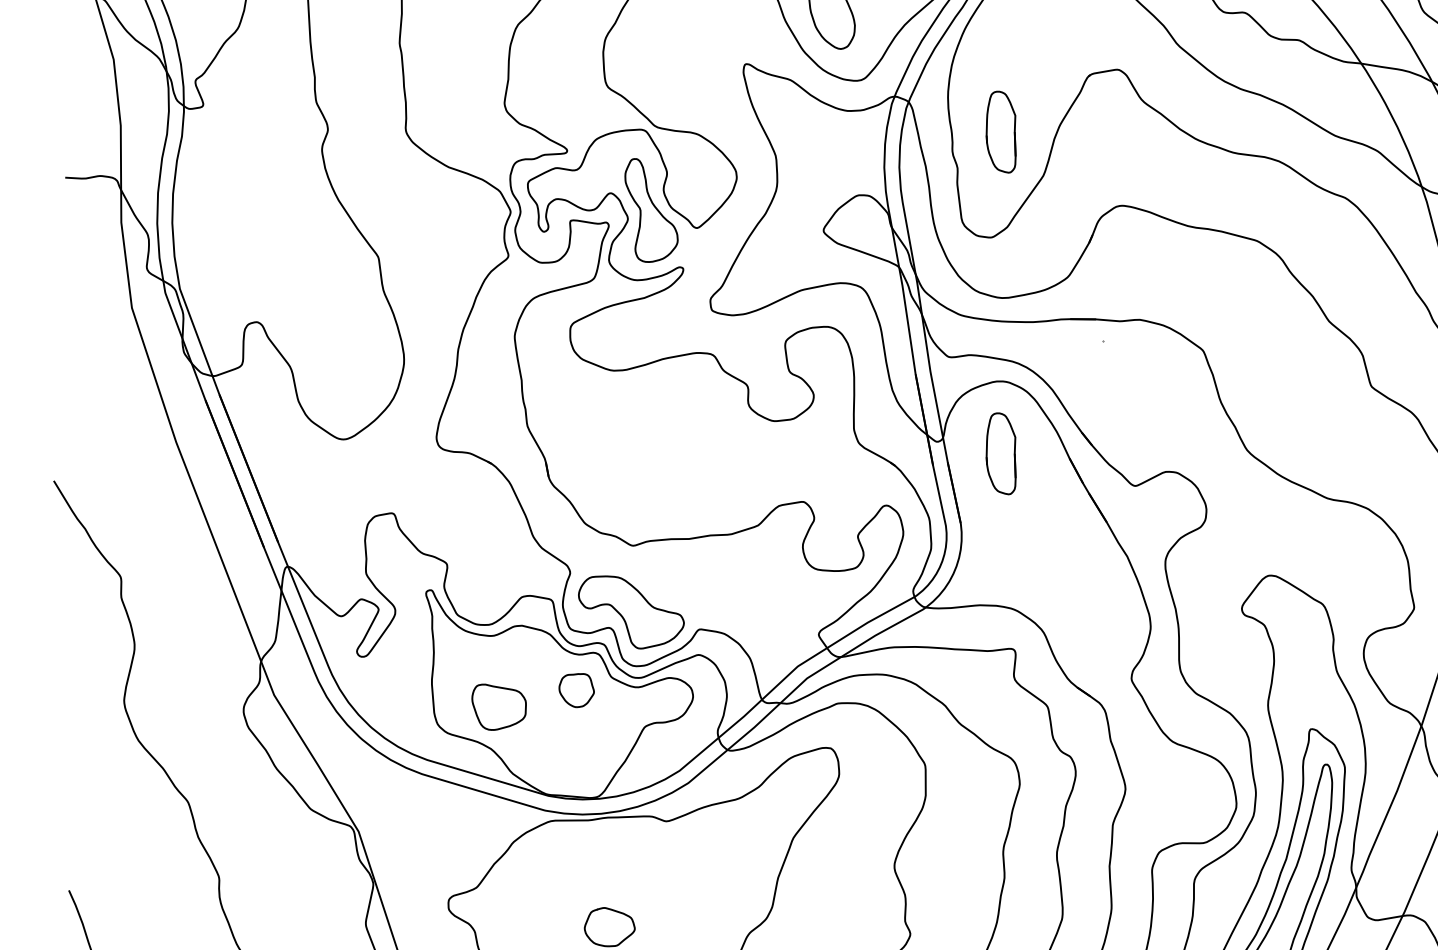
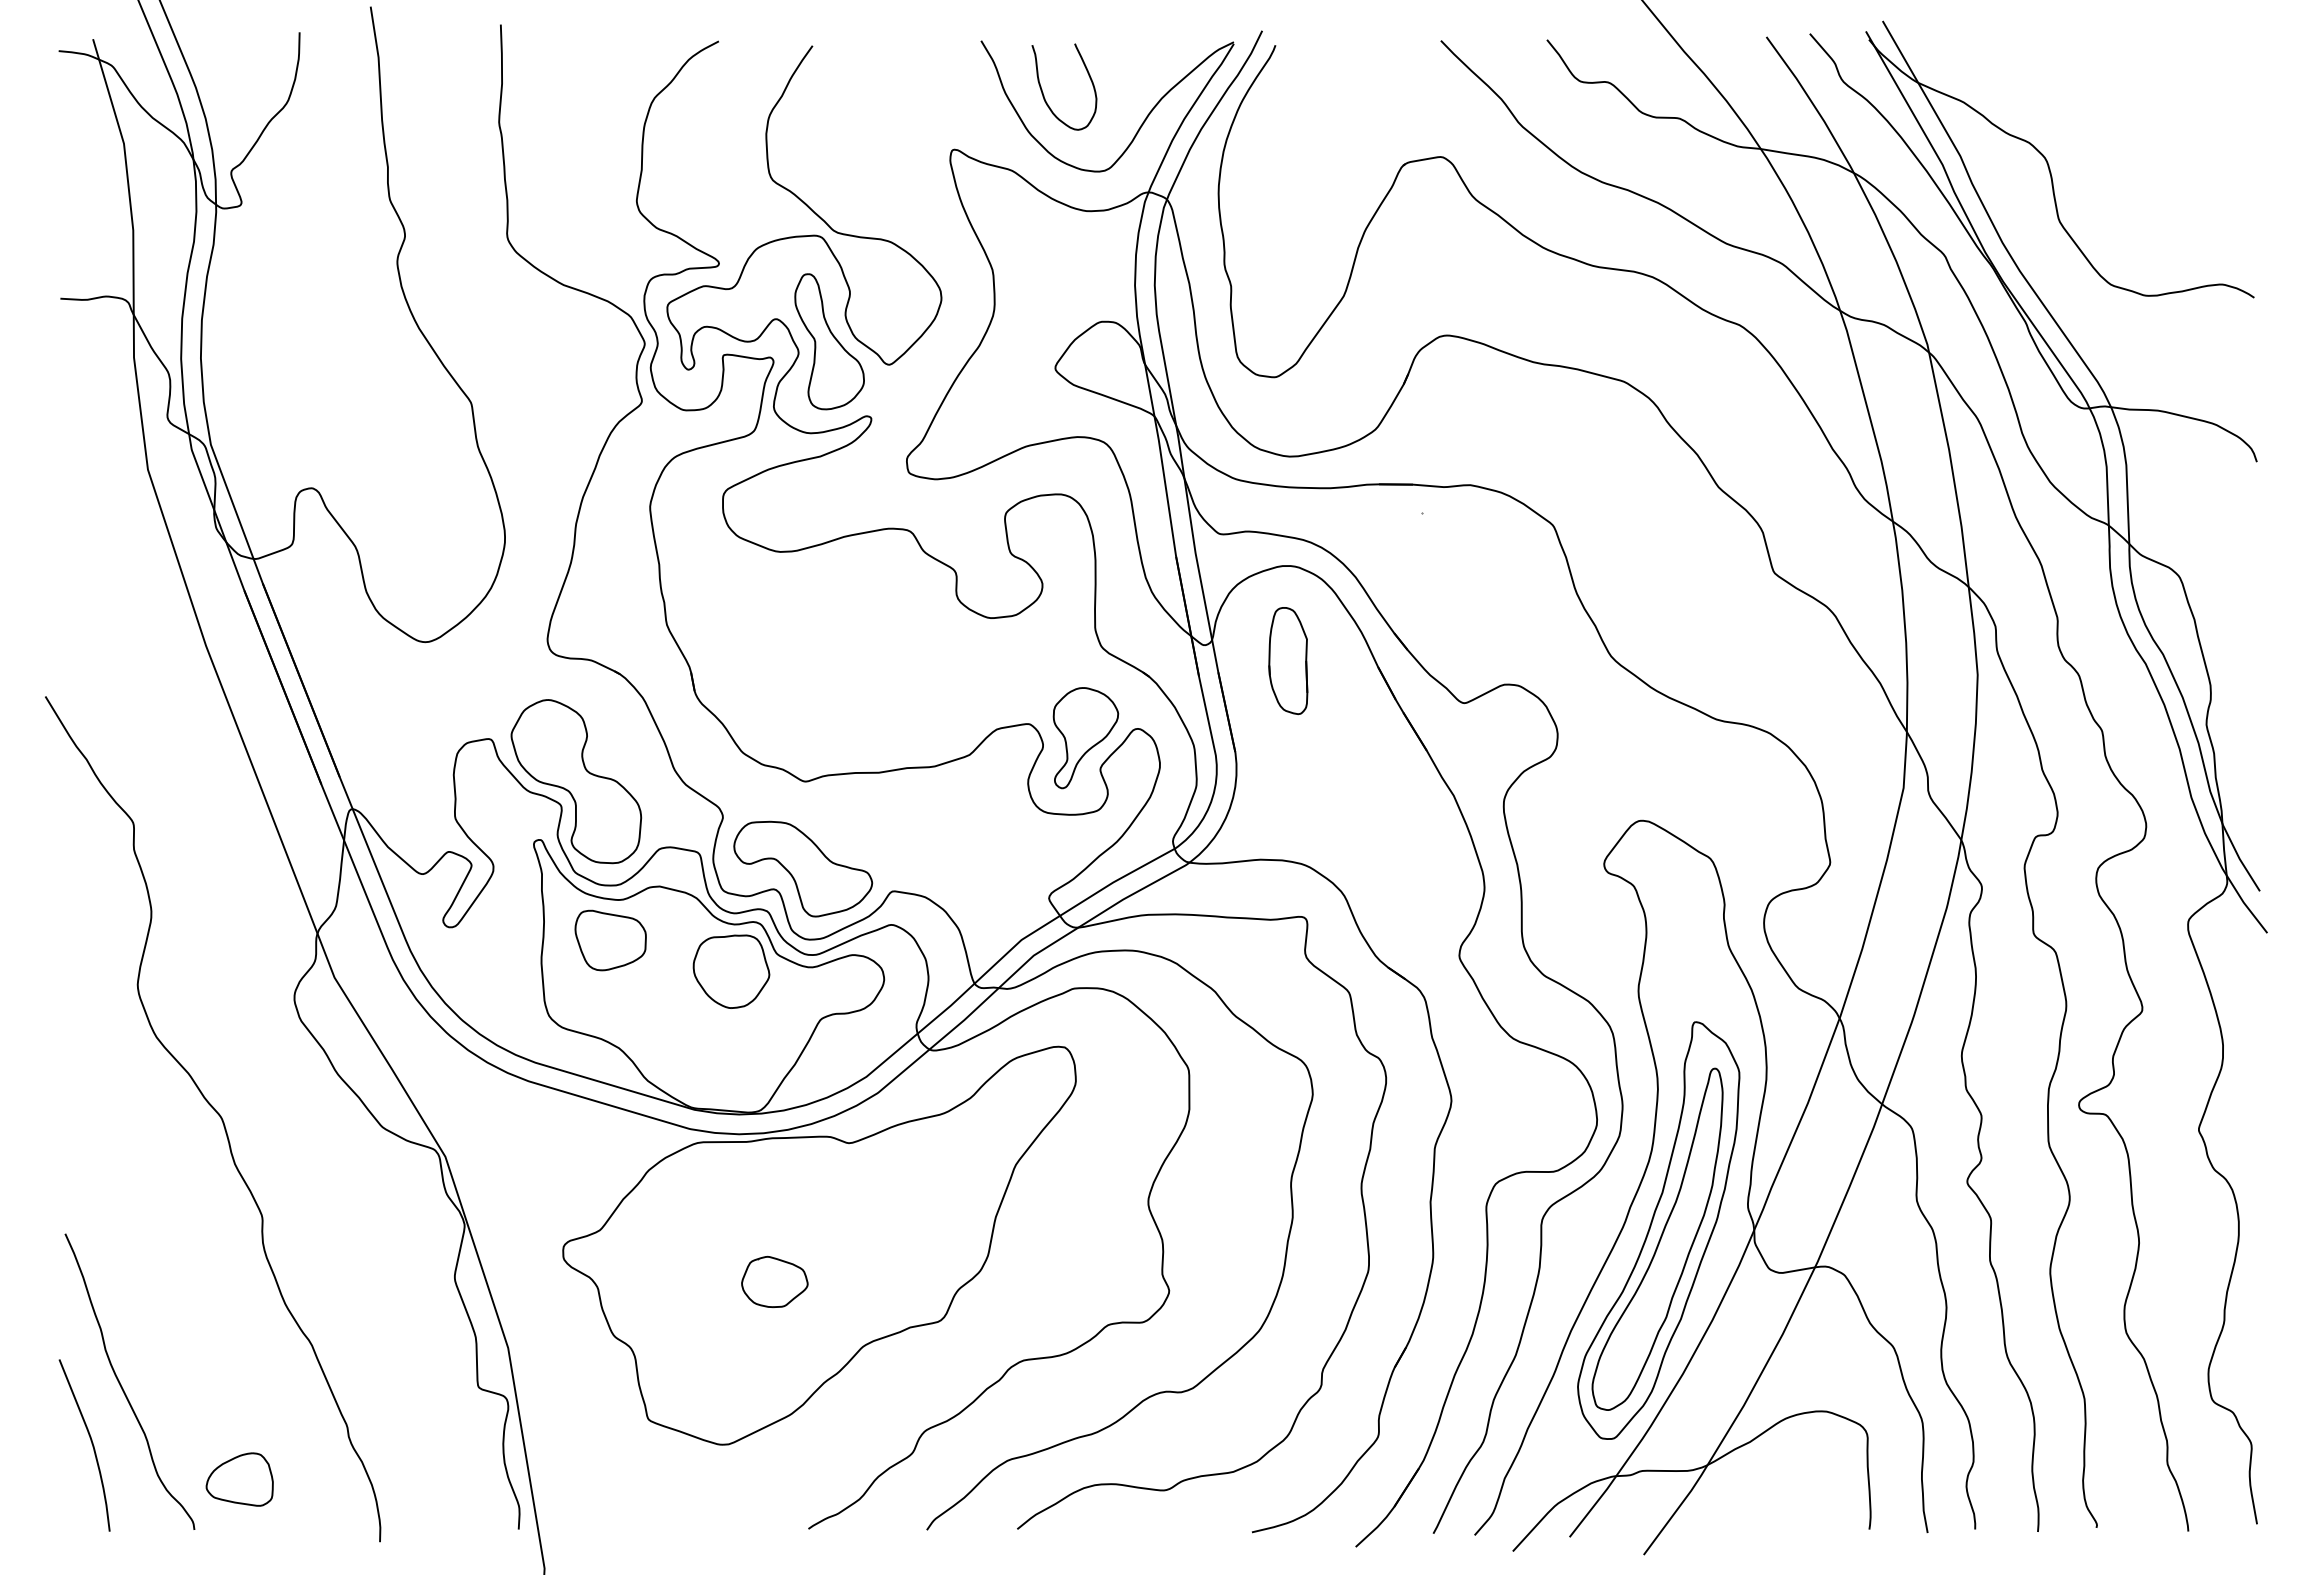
part: (1001, 132) -> (1288, 239), removed
part: (846, 512) -> (1085, 738), added
part: (458, 545) -> (576, 781), added
part: (576, 690) -> (731, 971), size x1.67
part: (498, 707) -> (610, 940), moved

